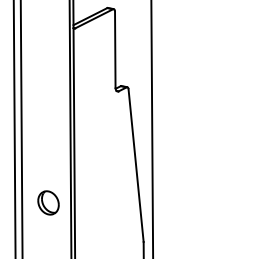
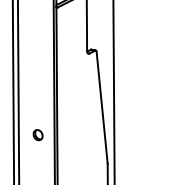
part: (48, 202) -> (38, 134), size x0.6

